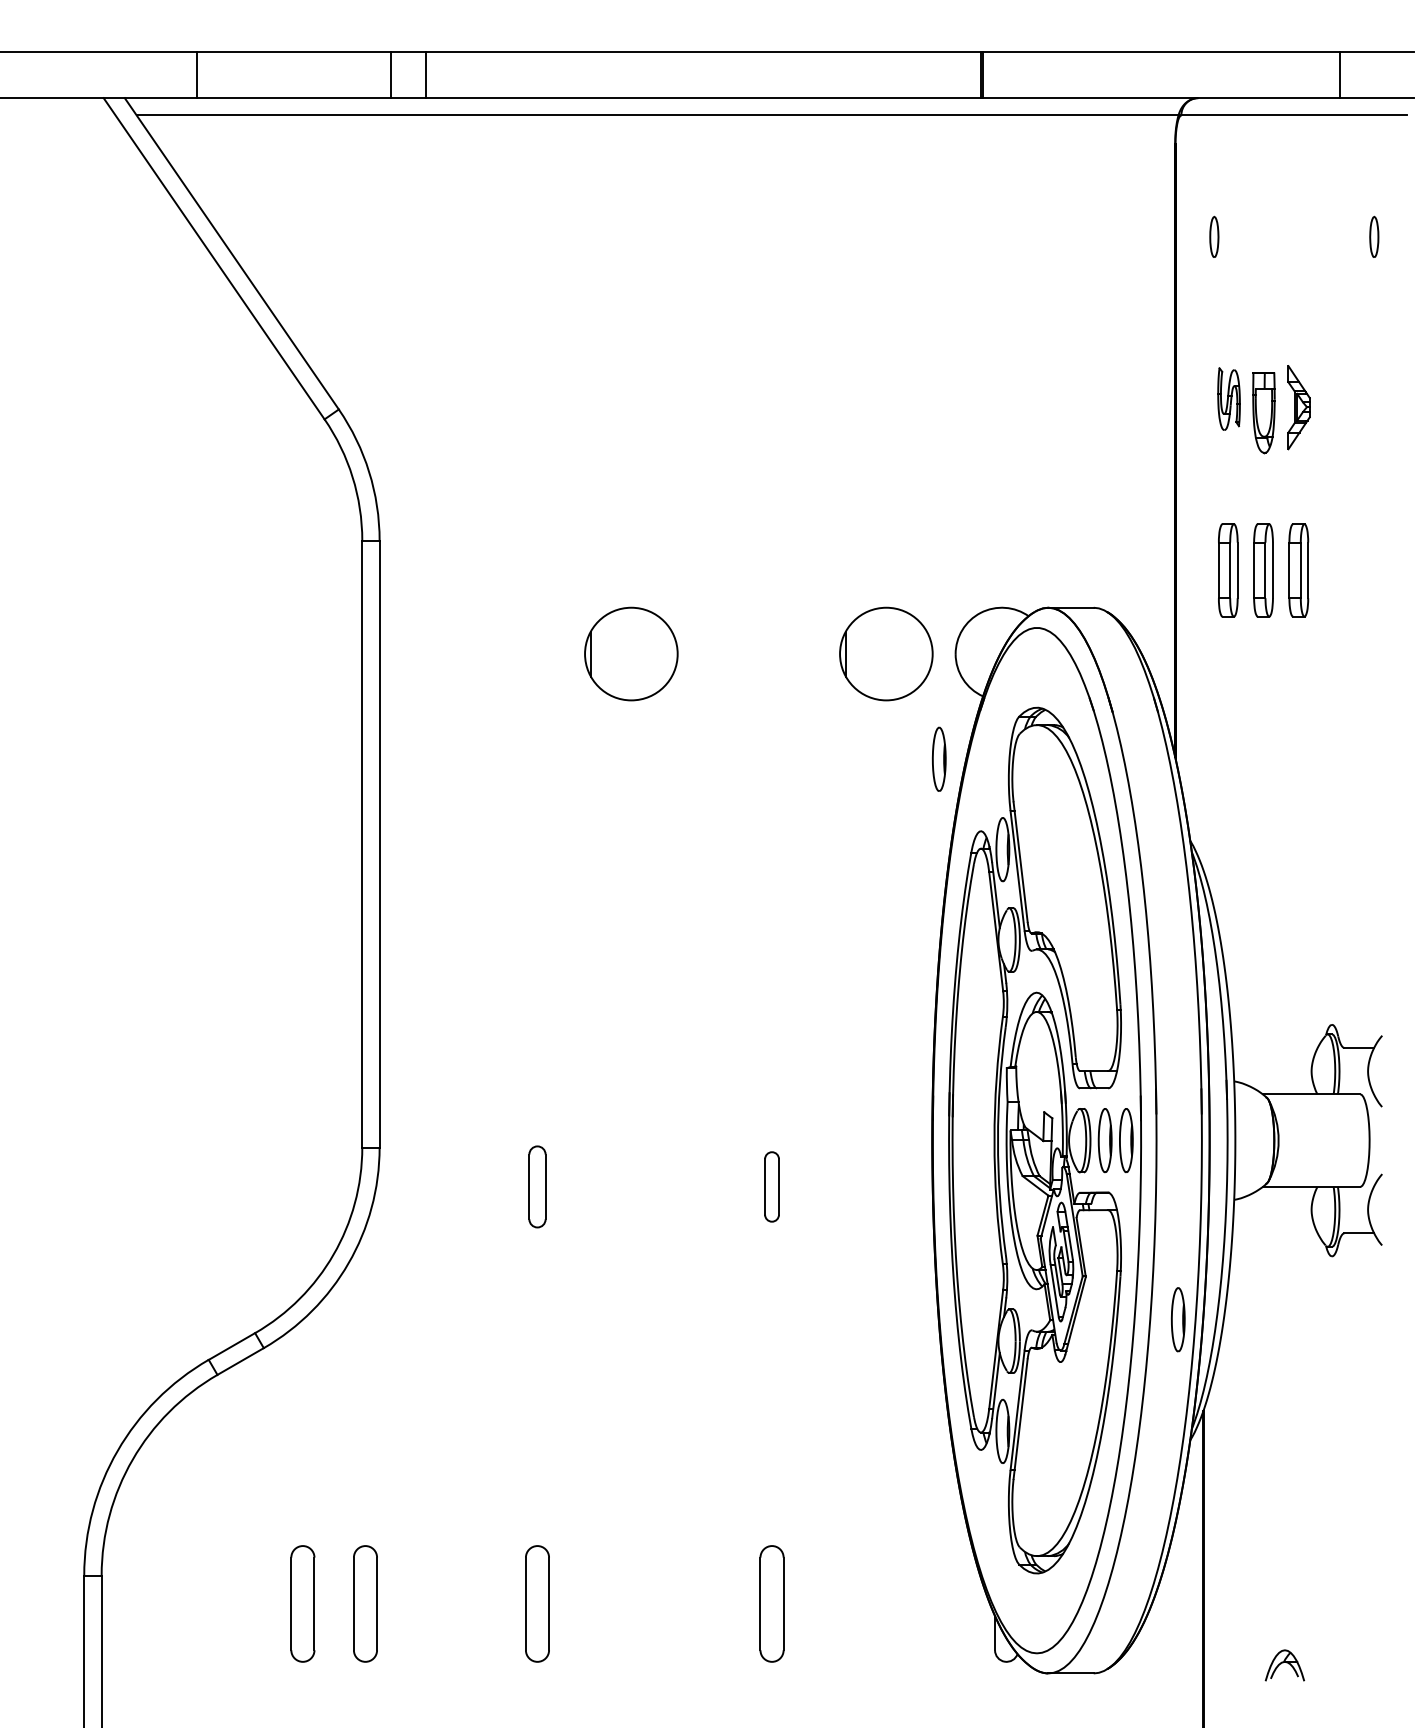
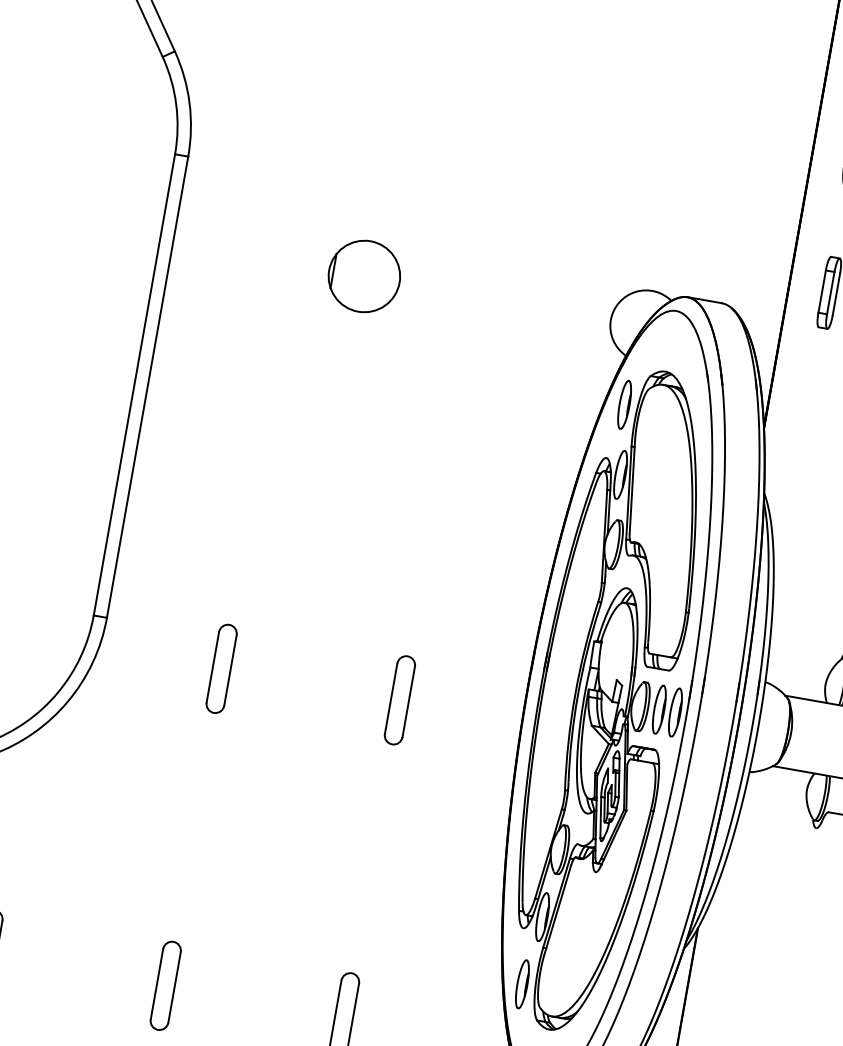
part: (886, 653) -> (558, 310), removed
part: (938, 758) -> (624, 404), moved
part: (537, 1186) -> (221, 668), size x1.43
part: (771, 1186) -> (399, 699), size x1.67
part: (1177, 1319) -> (521, 984), moved
part: (365, 1603) -> (35, 962), removed

